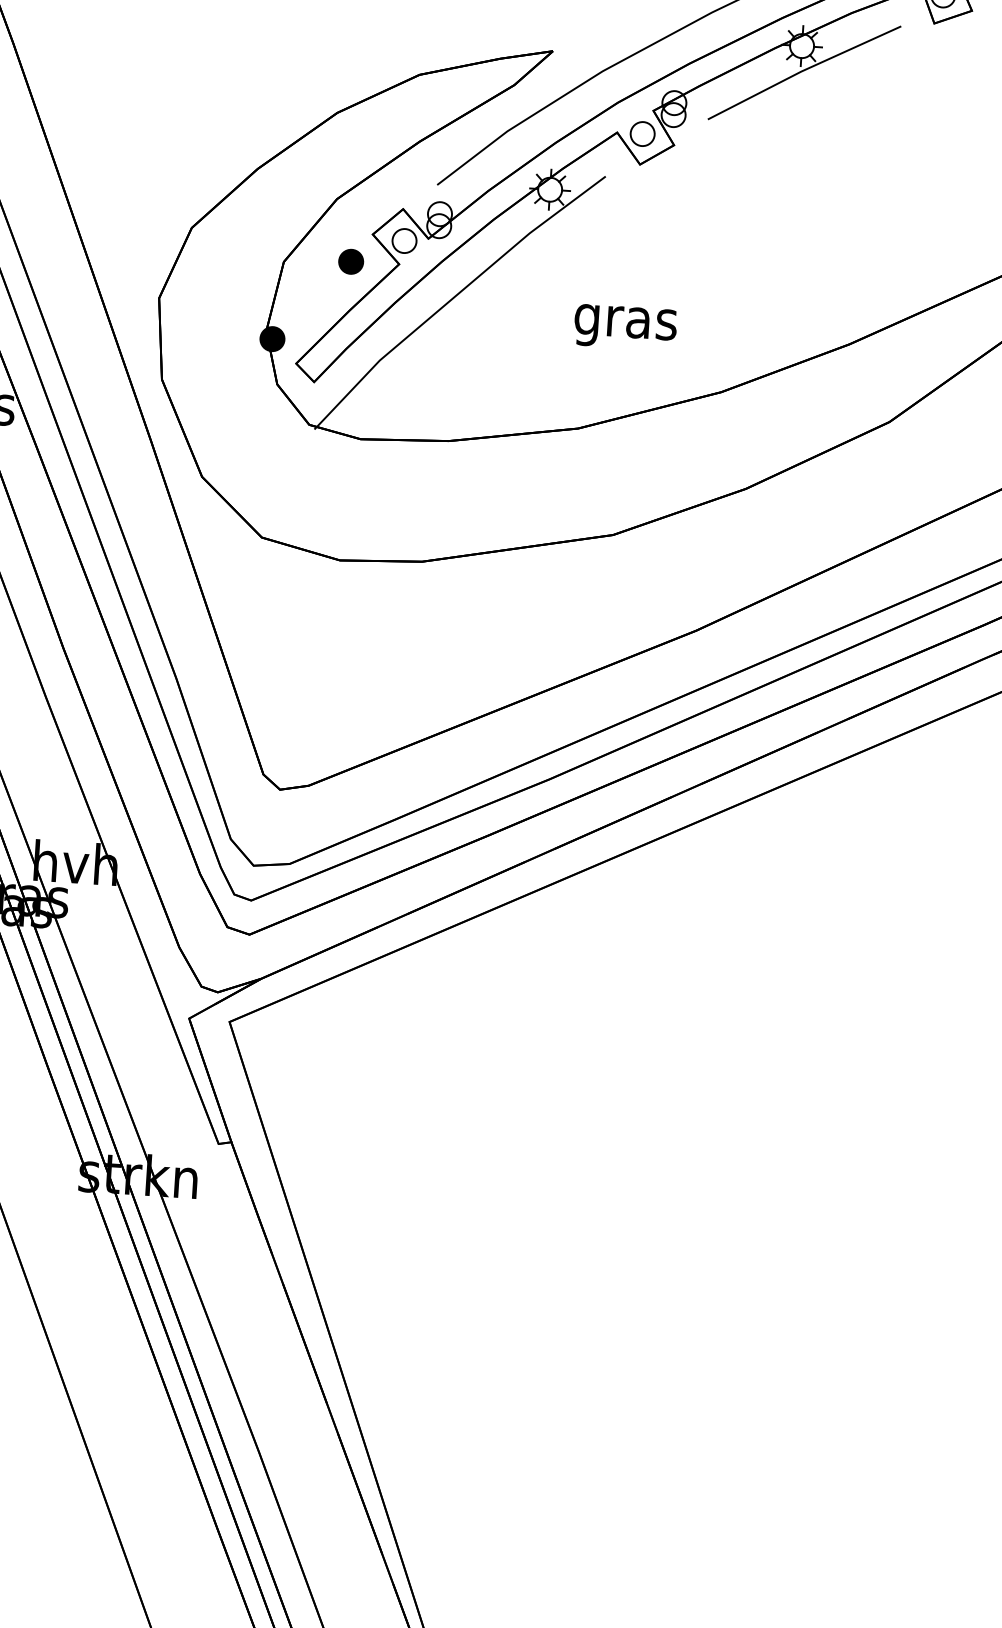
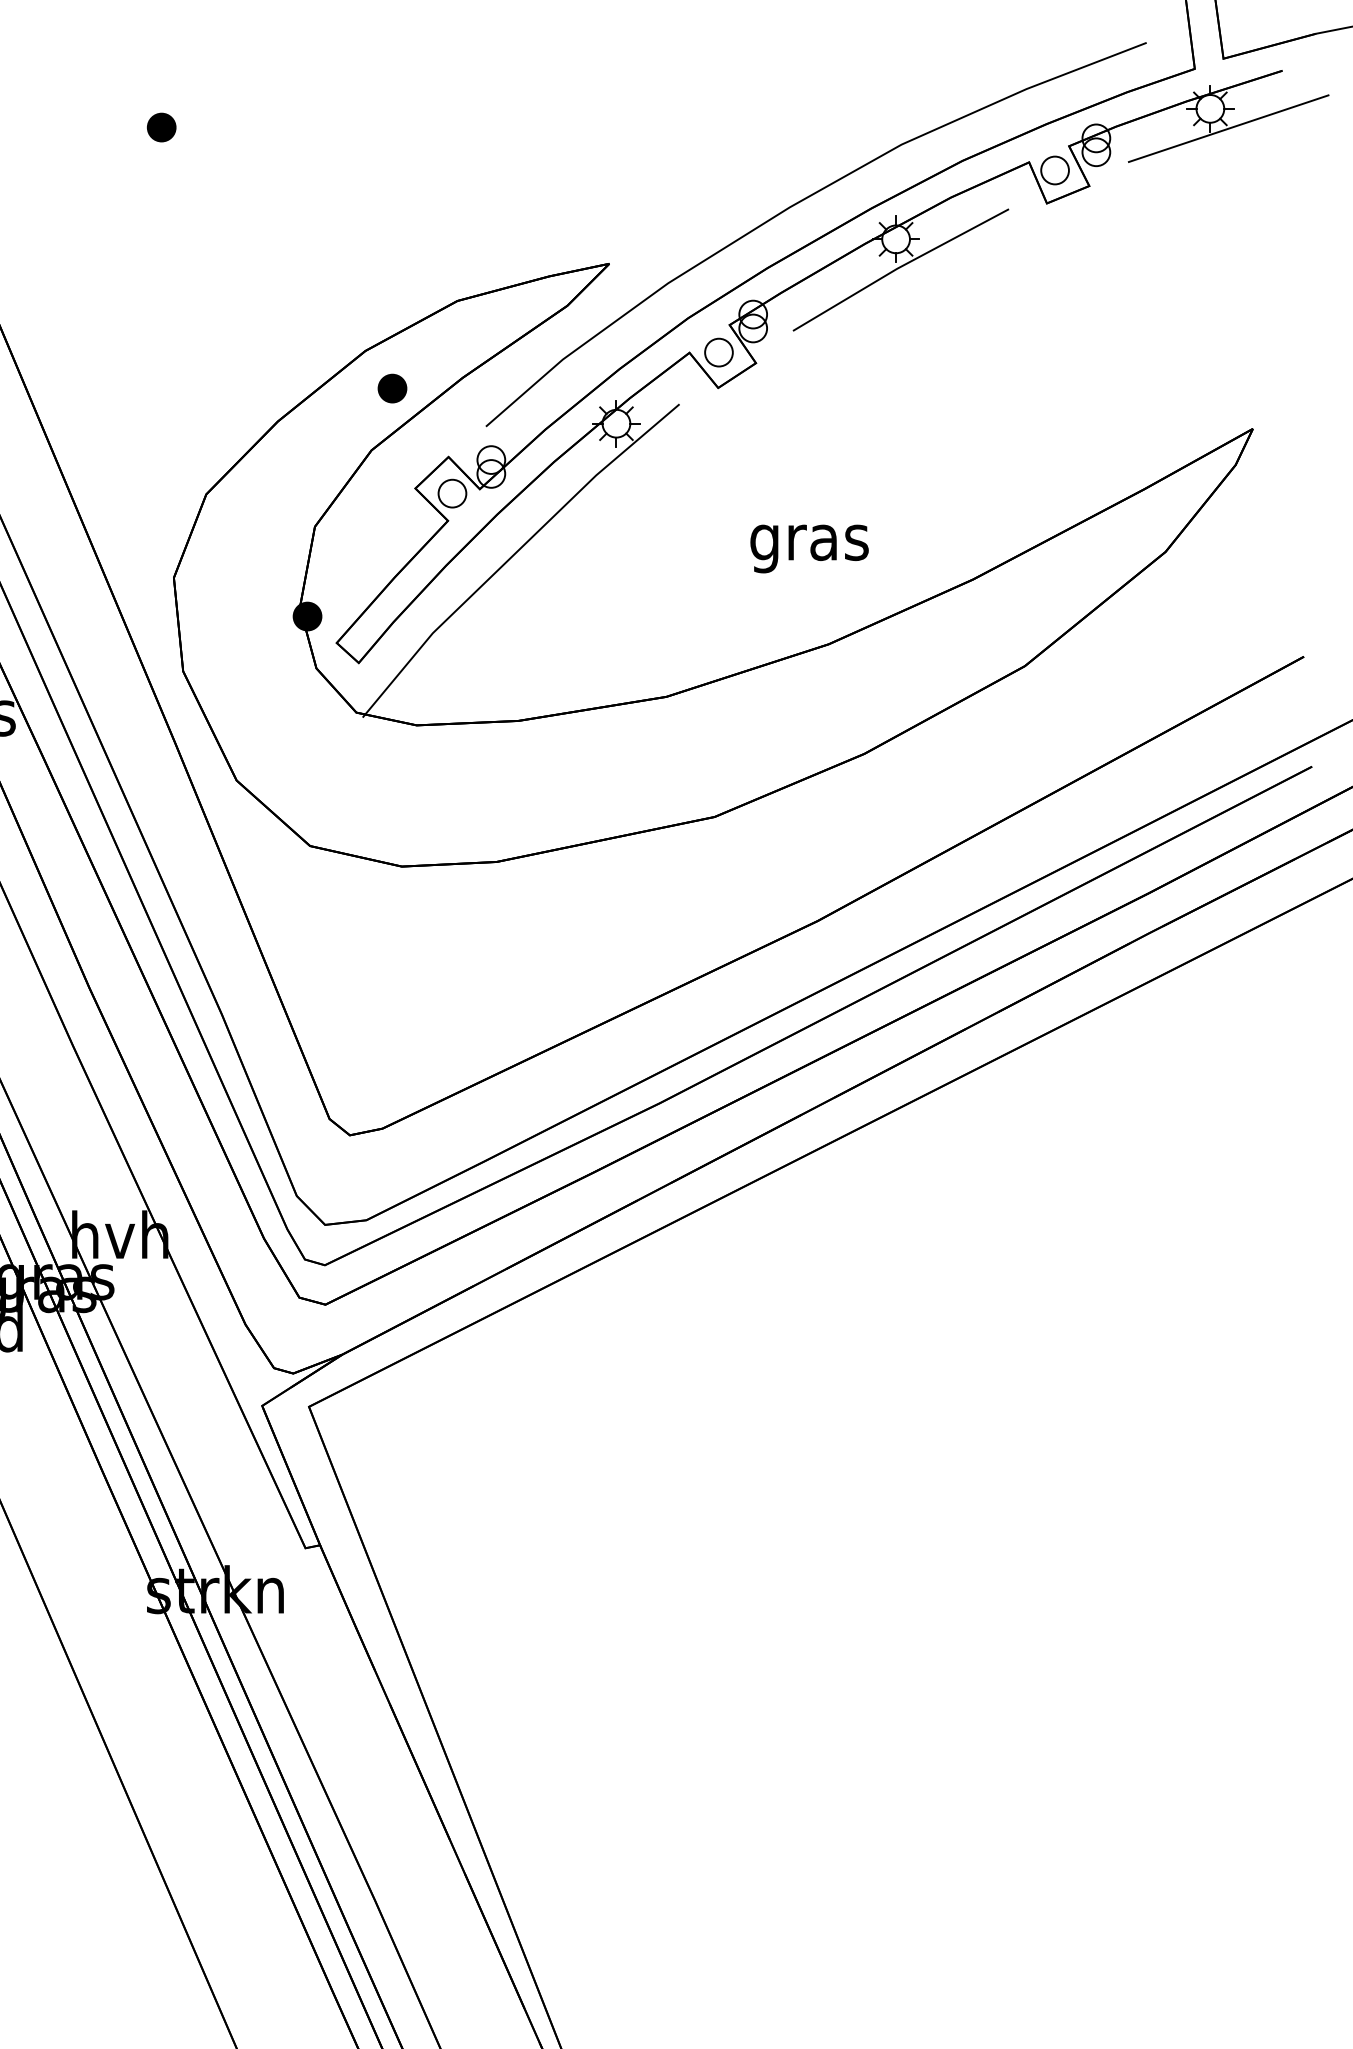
part: (351, 261) -> (392, 388), moved
text: (625, 327) -> (809, 548), moved

